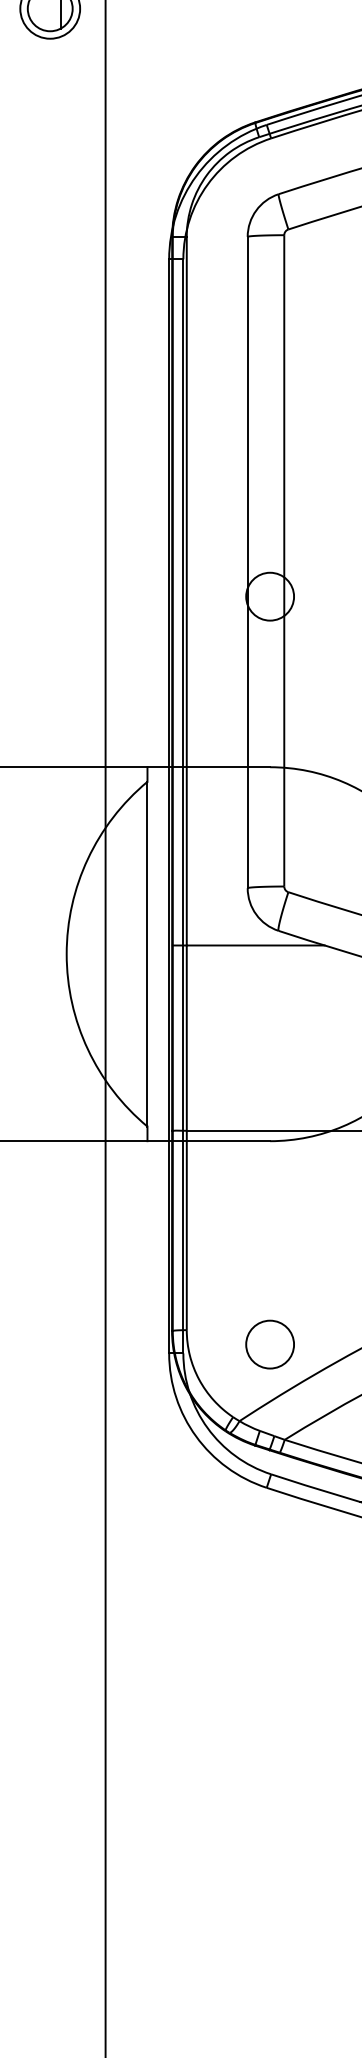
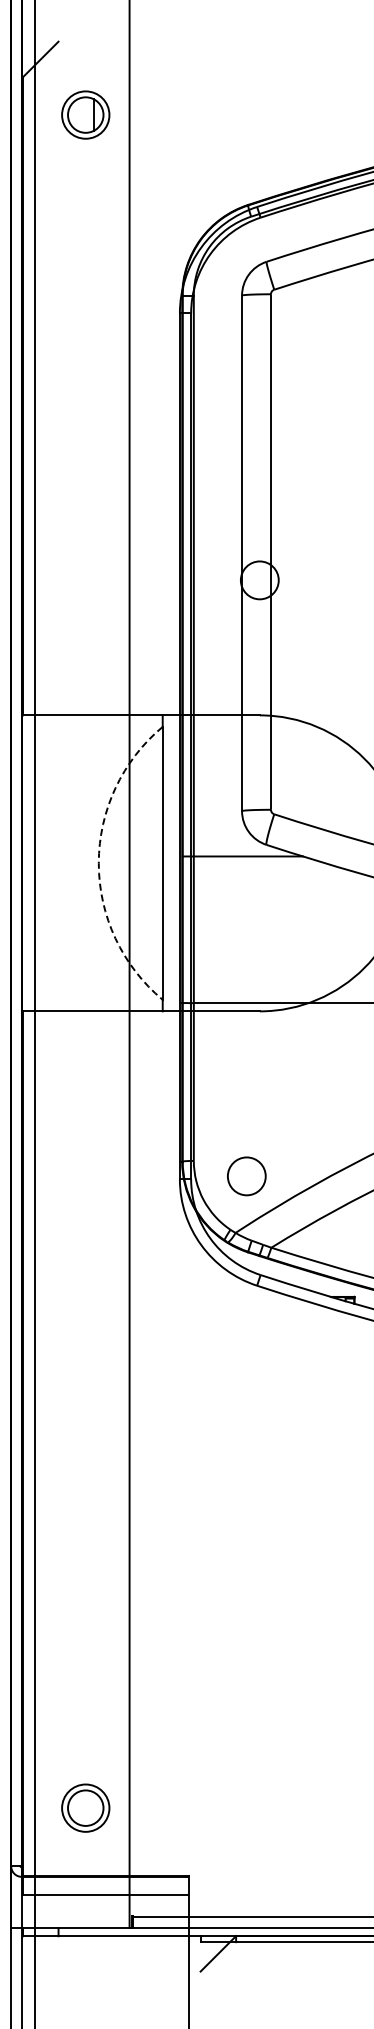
arc: (66, 954) -> (98, 863), solid -> dashed
circle: (269, 1344) -> (246, 1176), moved

